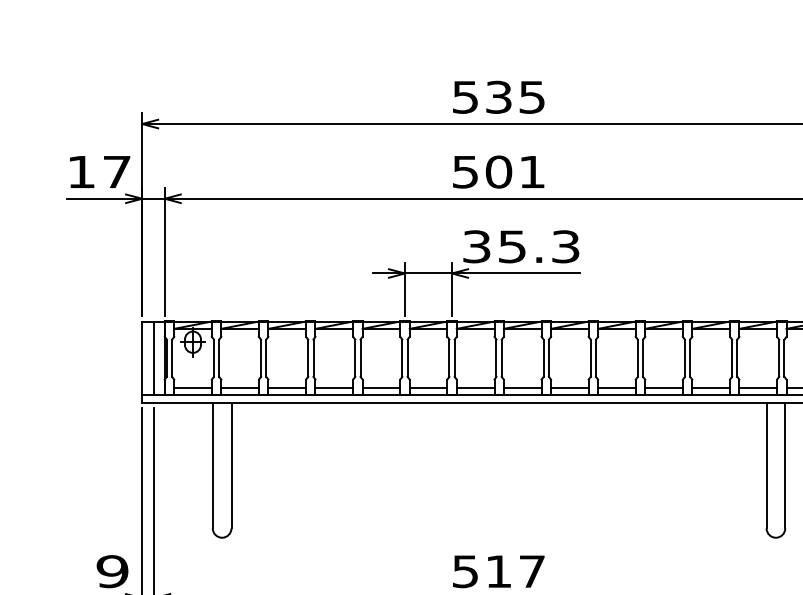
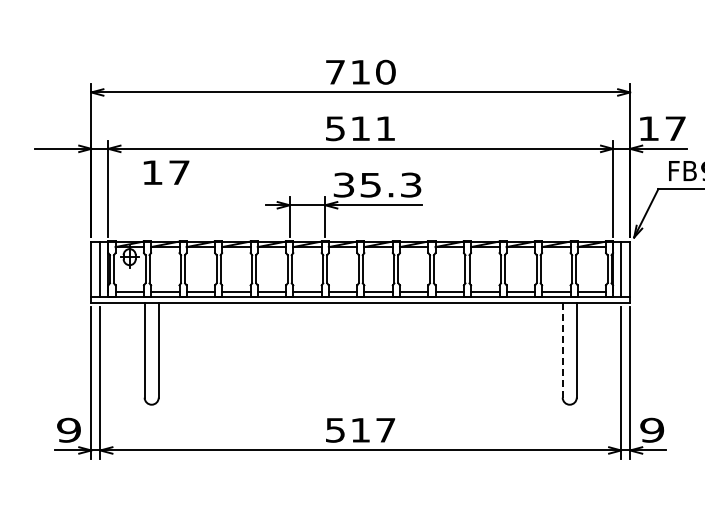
text: (498, 96) -> (360, 71), 535 -> 710
text: (99, 171) -> (166, 172), moved
text: (498, 171) -> (360, 128), 501 -> 511
line: (766, 465) -> (562, 350), solid -> dashed

